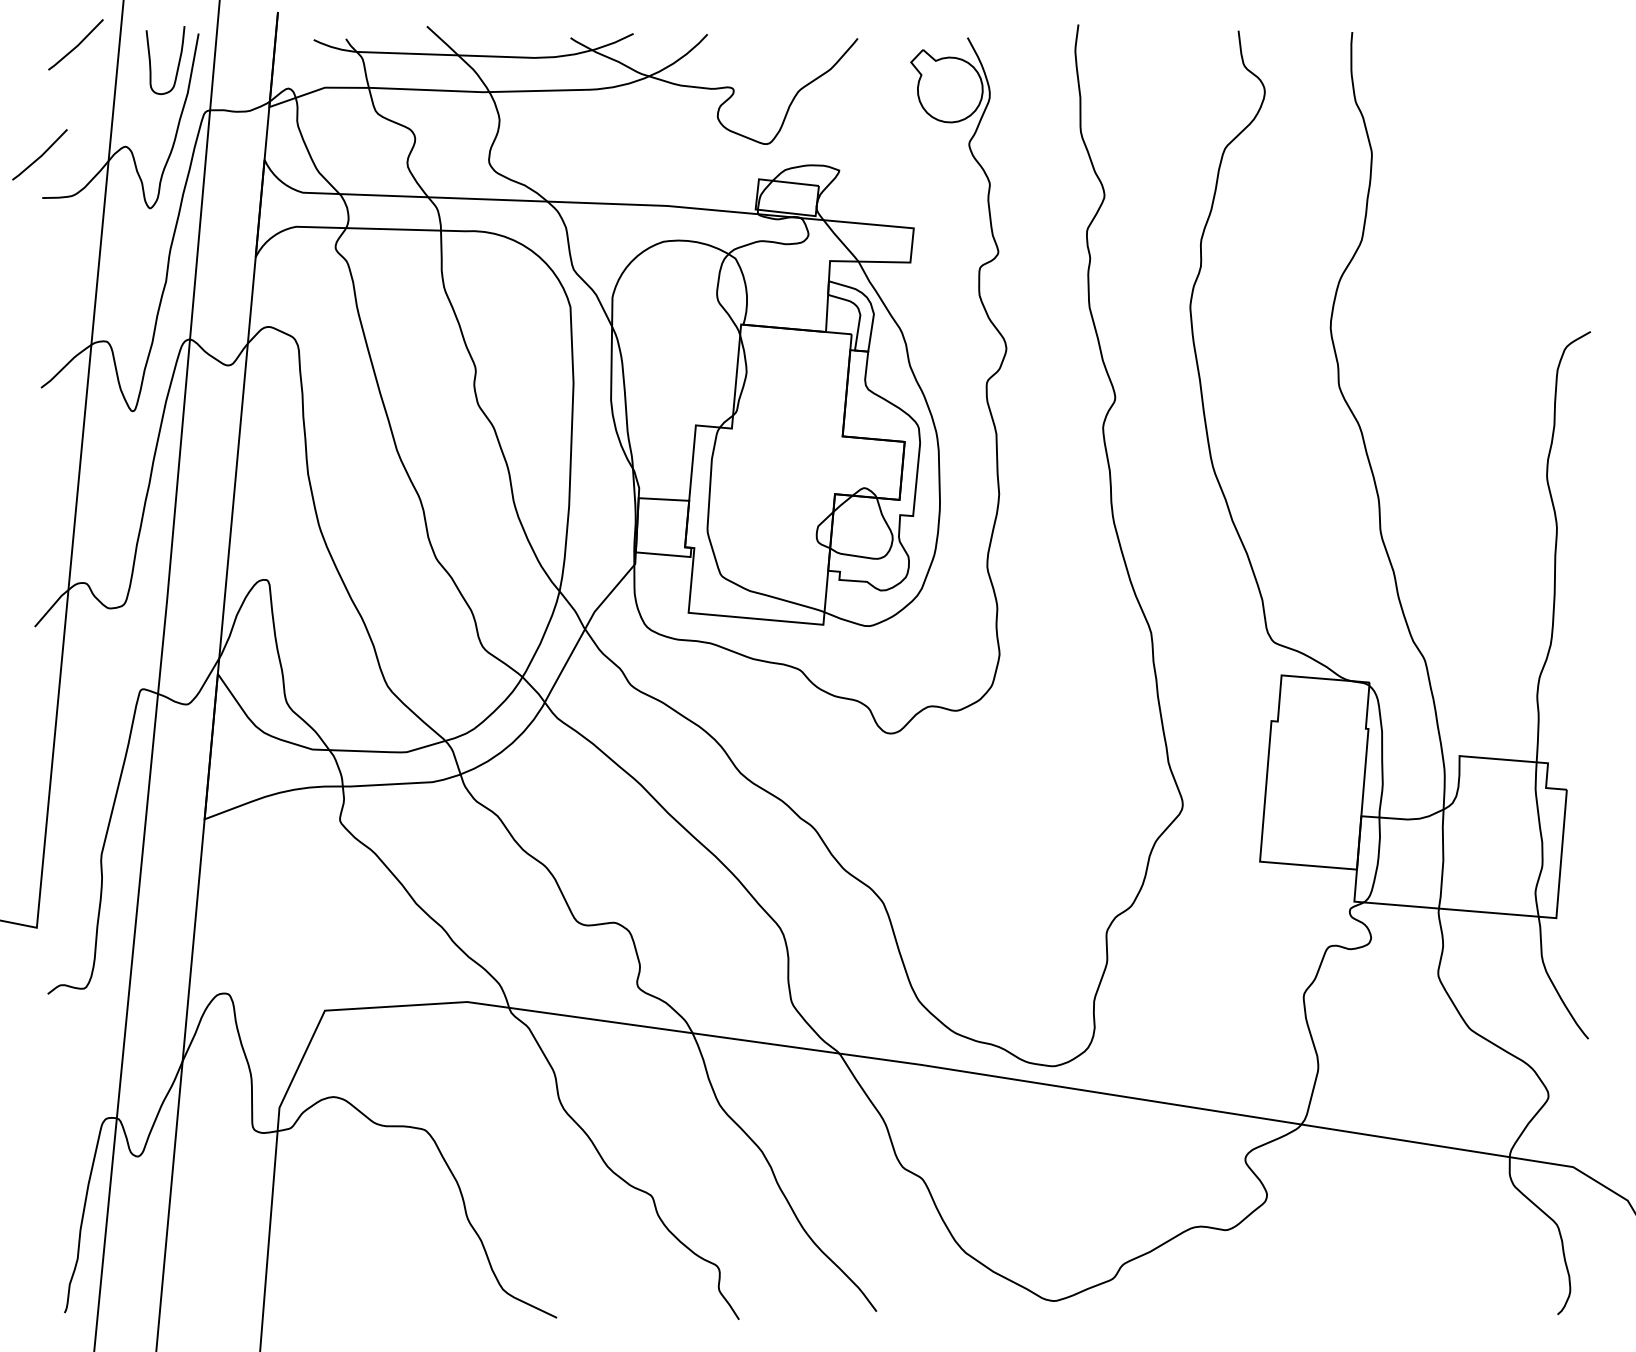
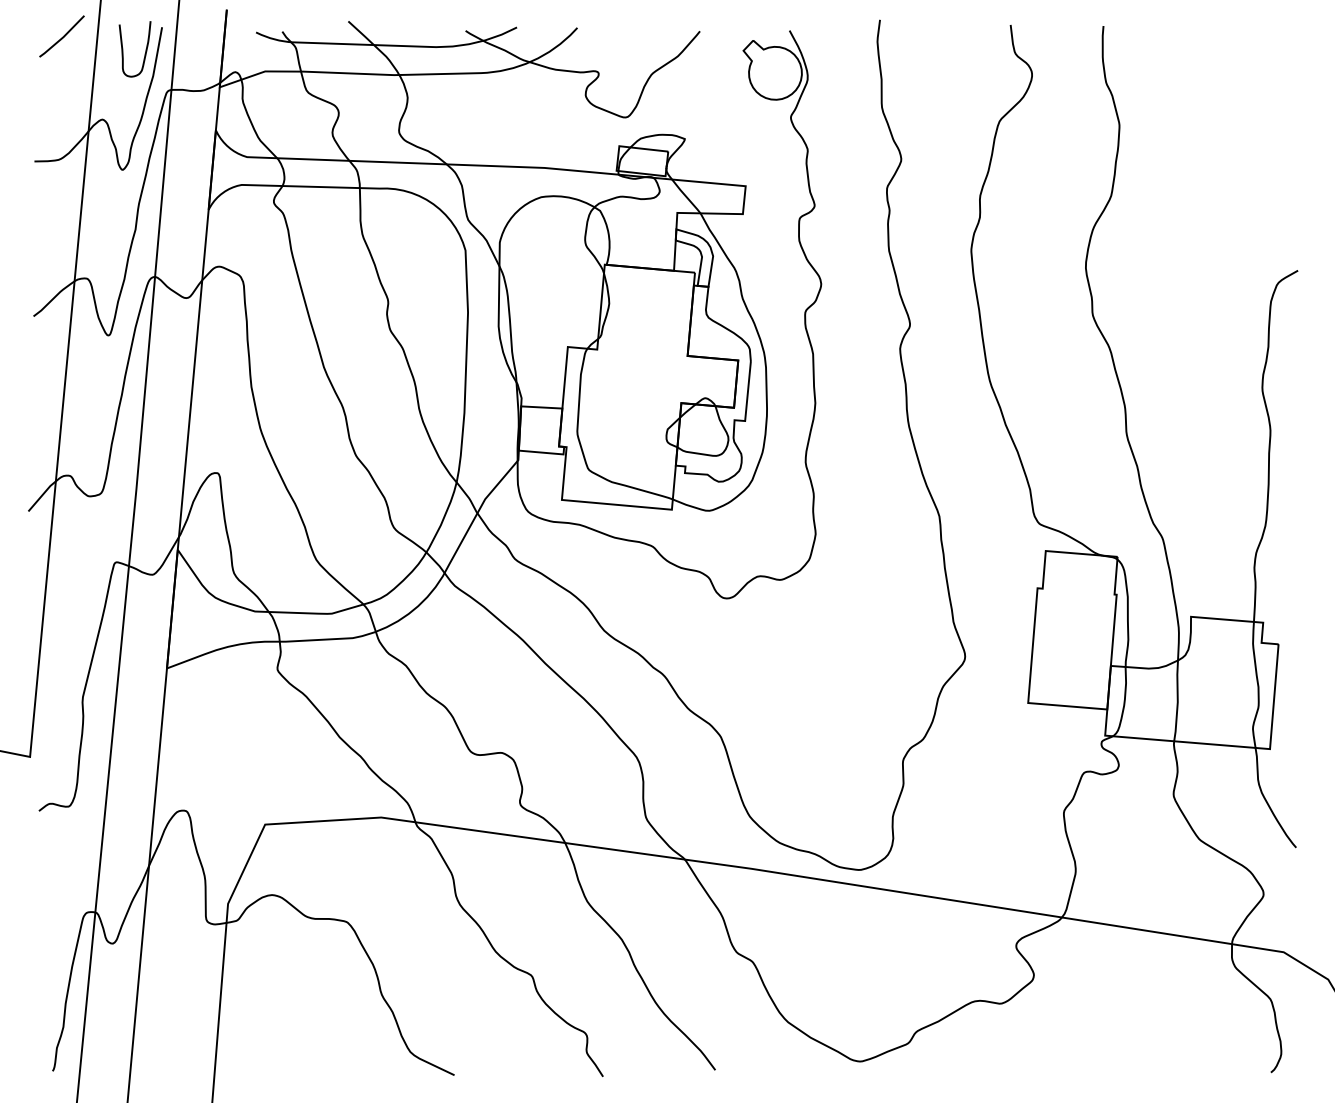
line: (40, 155) -> (33, 126), removed

